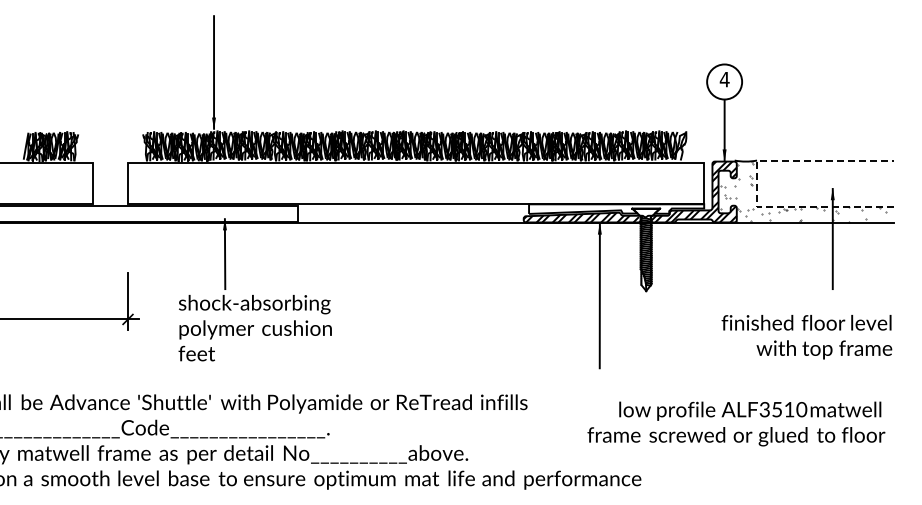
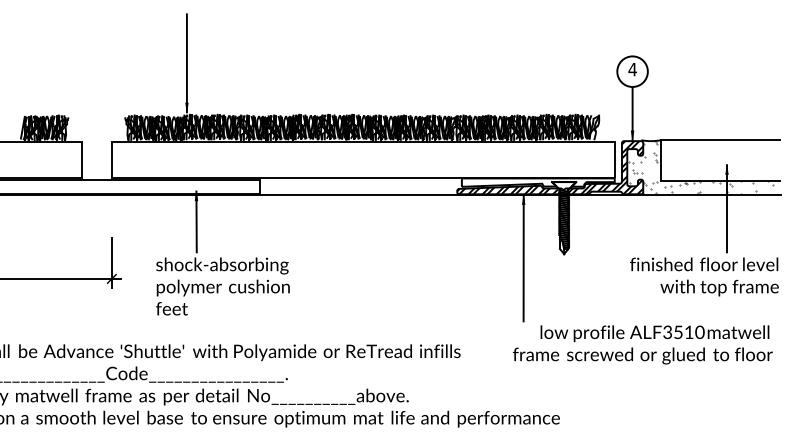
line: (757, 183) -> (661, 160), dashed -> solid
text: (806, 337) -> (704, 277), moved
text: (736, 423) -> (642, 344), moved

